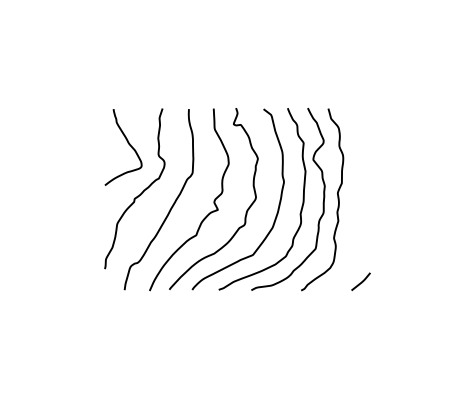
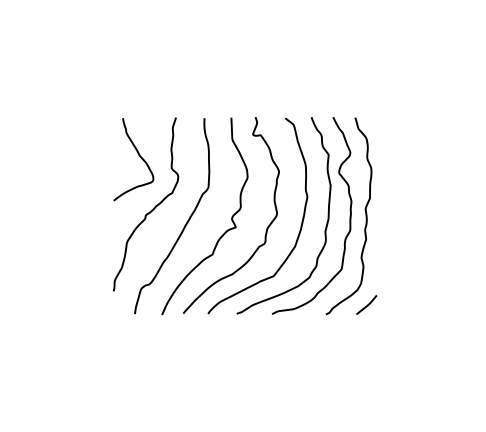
curve: (361, 281) -> (367, 304), moved

